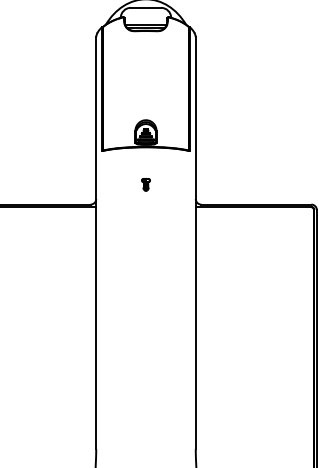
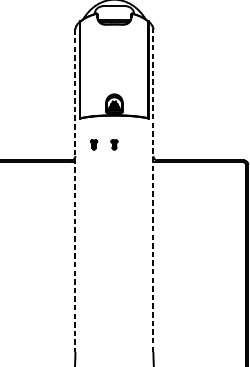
part: (119, 184) -> (93, 144), added
line: (195, 242) -> (153, 190), solid -> dashed
line: (96, 243) -> (75, 190), solid -> dashed

